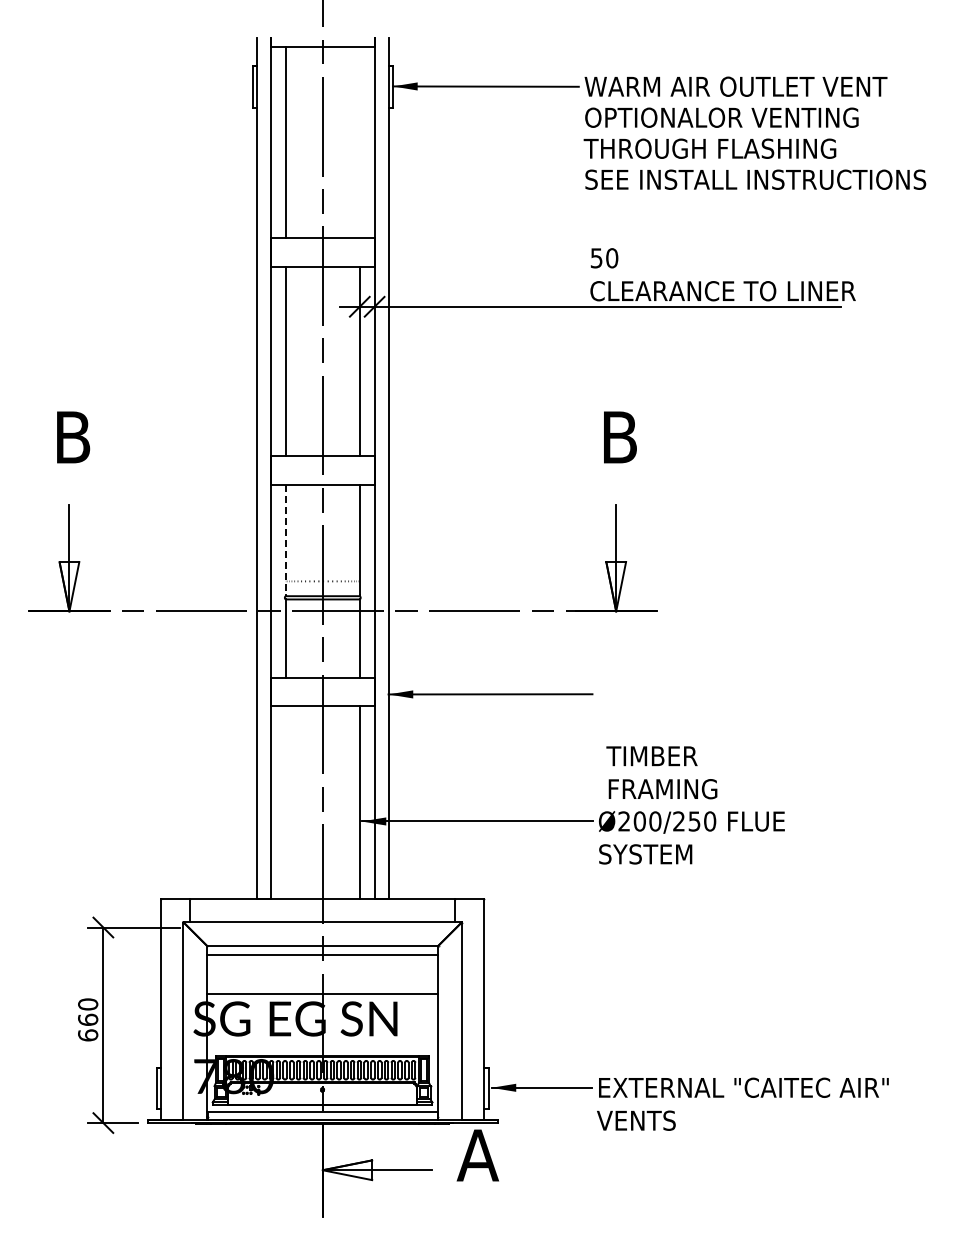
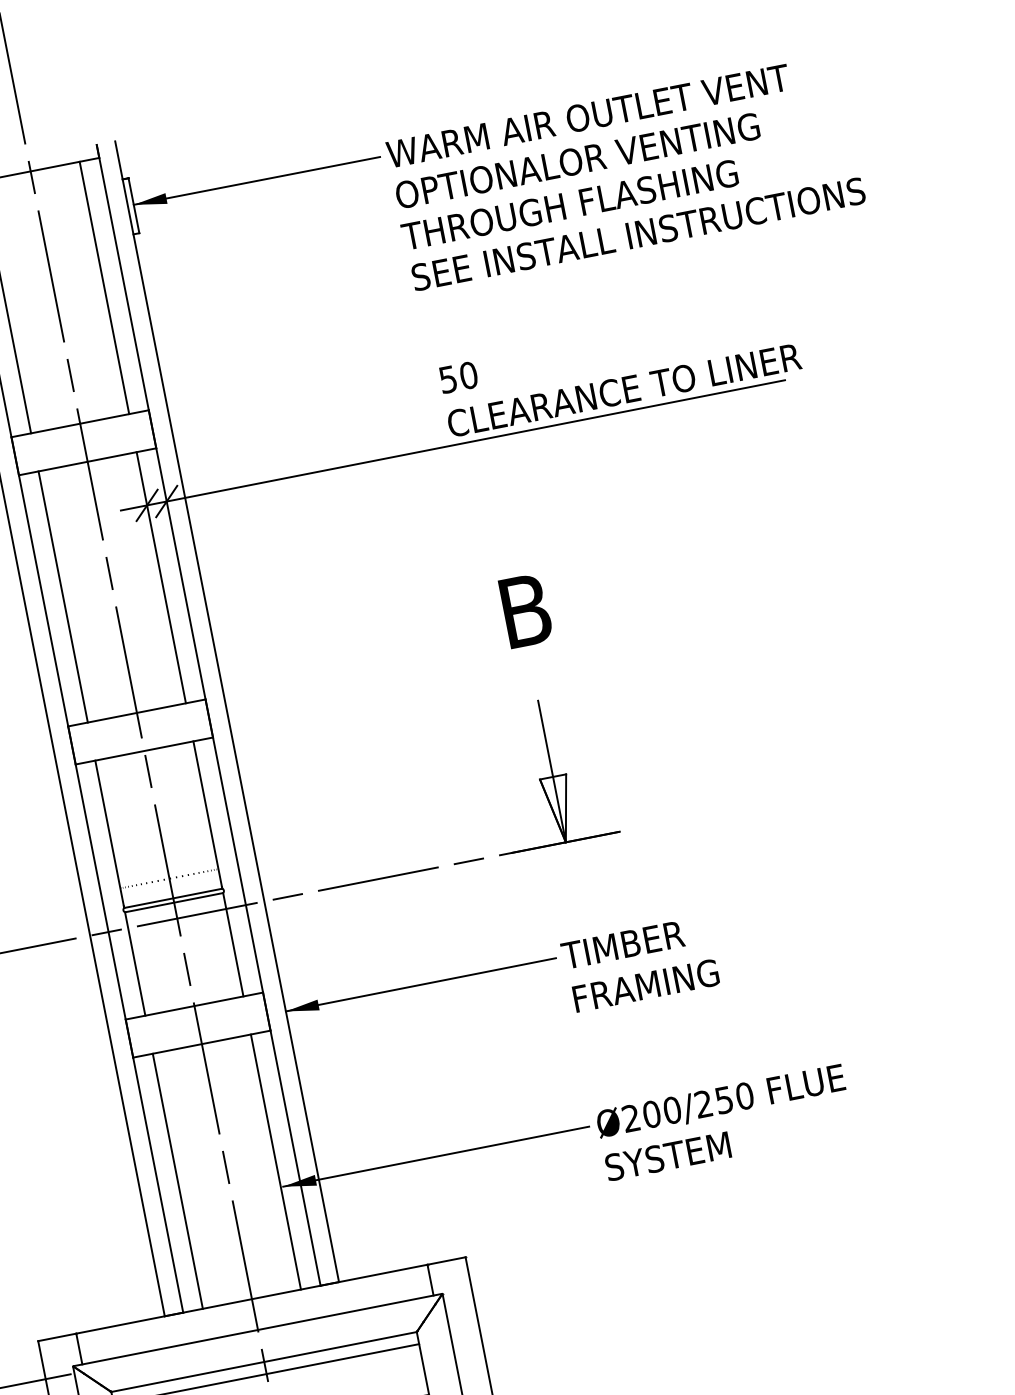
line: (359, 142) -> (103, 287), added
line: (285, 540) -> (109, 834), dashed -> solid
text: (661, 772) -> (639, 964), moved
line: (285, 802) -> (177, 1181), added

